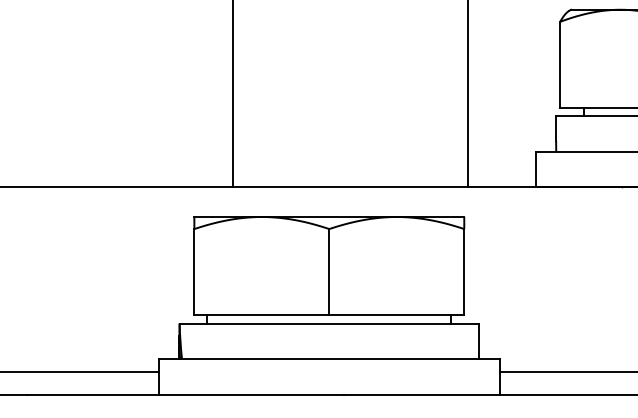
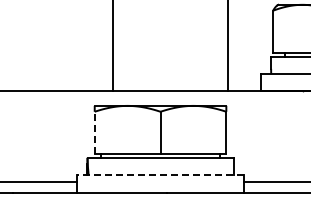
line: (193, 271) -> (94, 132), solid -> dashed
line: (329, 359) -> (160, 175), solid -> dashed

